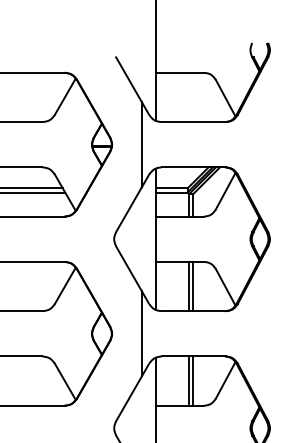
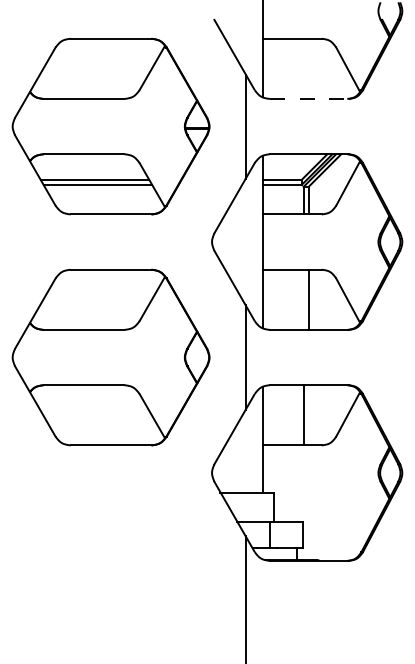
line: (194, 121) -> (309, 98), solid -> dashed
line: (189, 286) -> (303, 299), removed
line: (193, 381) -> (308, 415), removed

